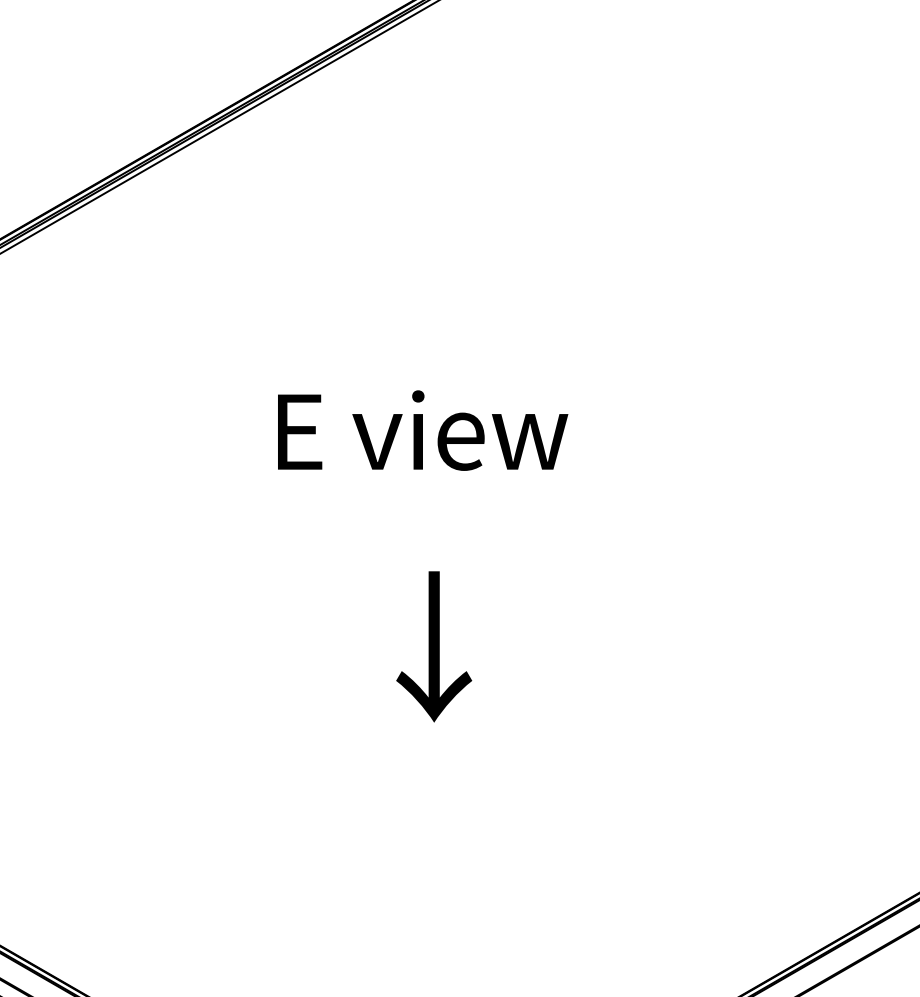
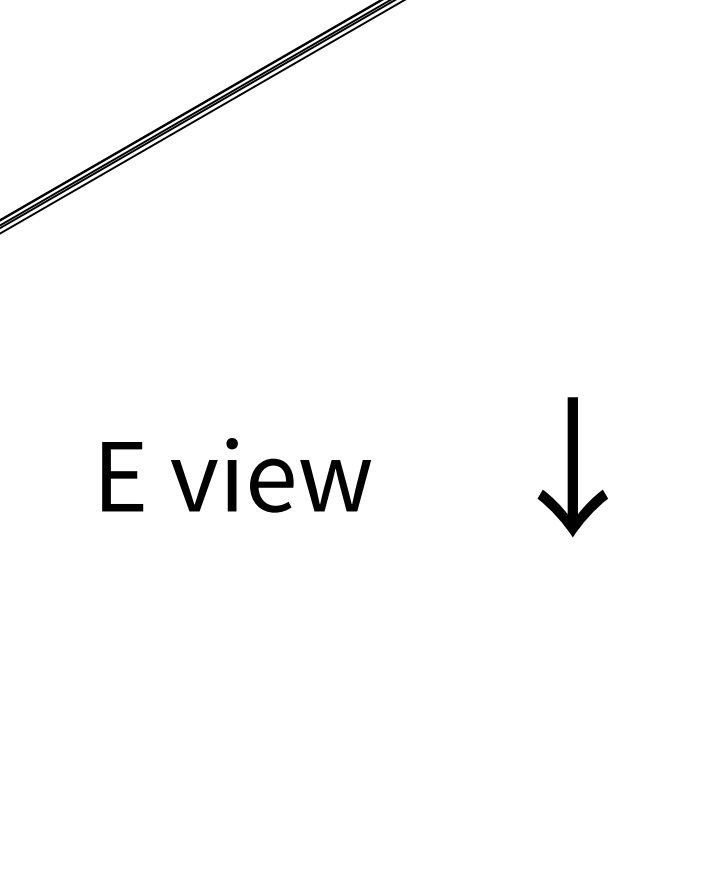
text: (423, 430) -> (236, 475), moved
text: (434, 646) -> (573, 466), moved

